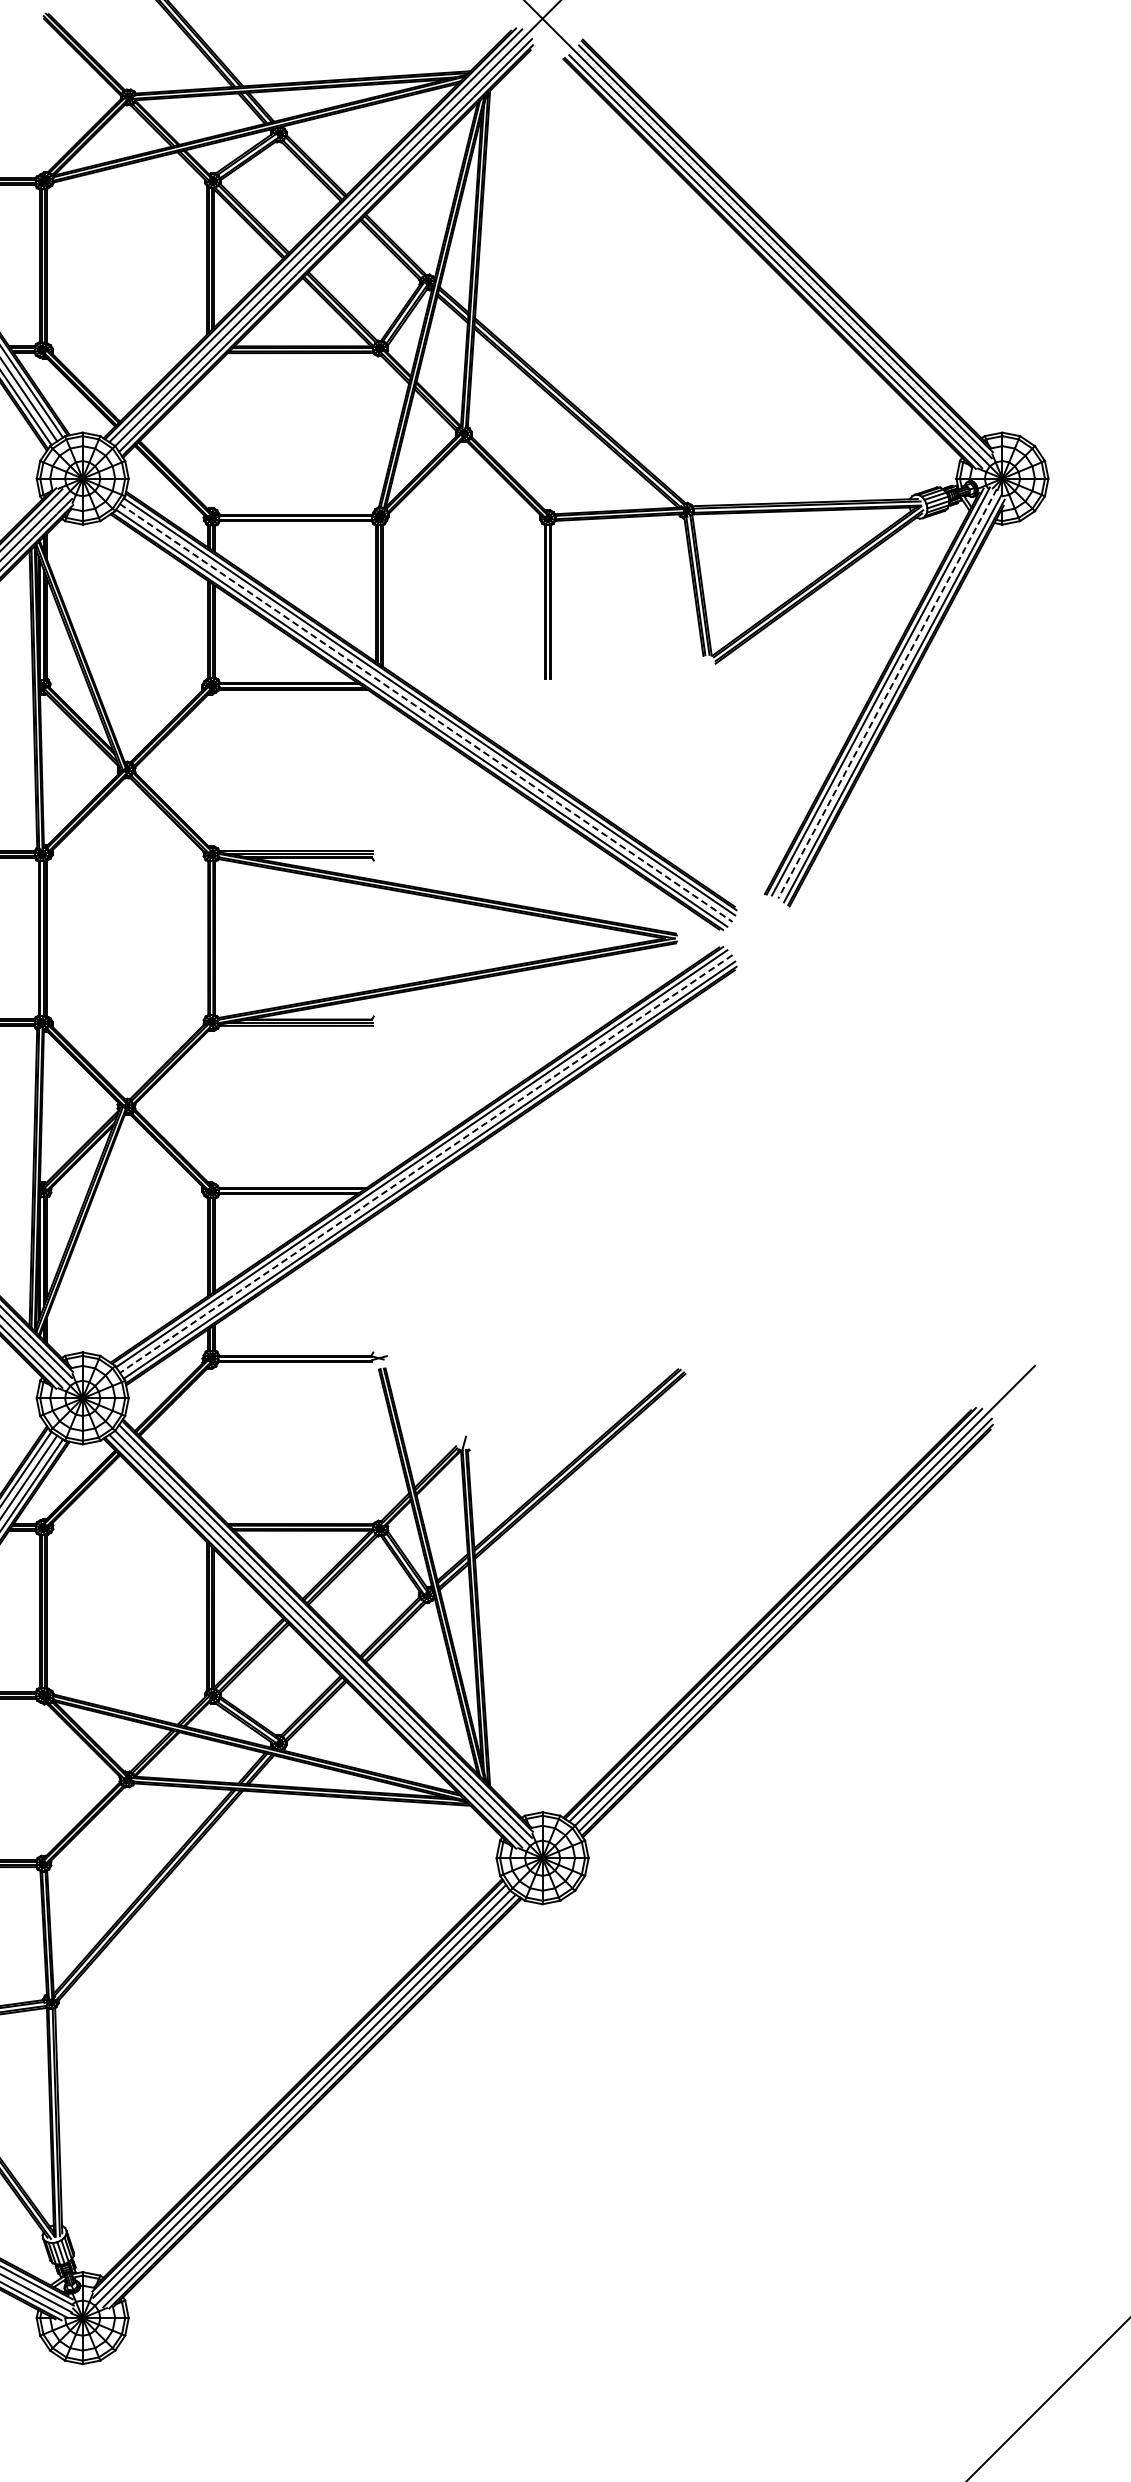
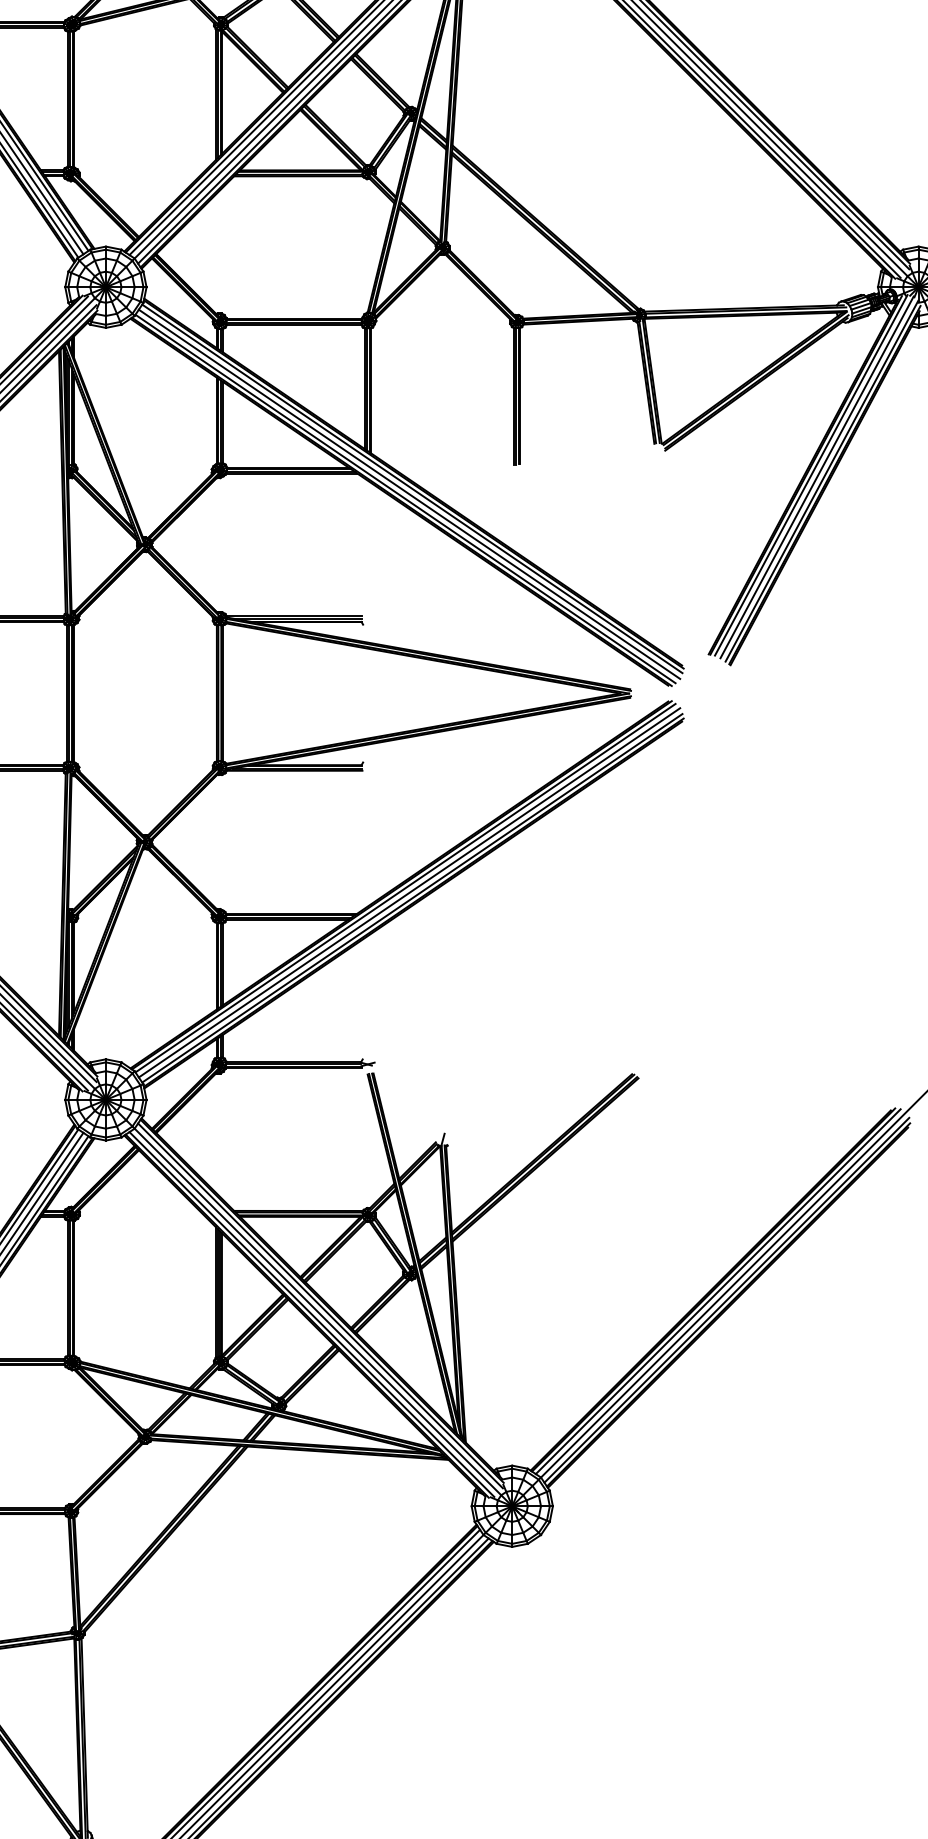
line: (887, 694) -> (817, 477), dashed -> solid
line: (426, 713) -> (409, 494), dashed -> solid
line: (426, 1164) -> (409, 893), dashed -> solid

